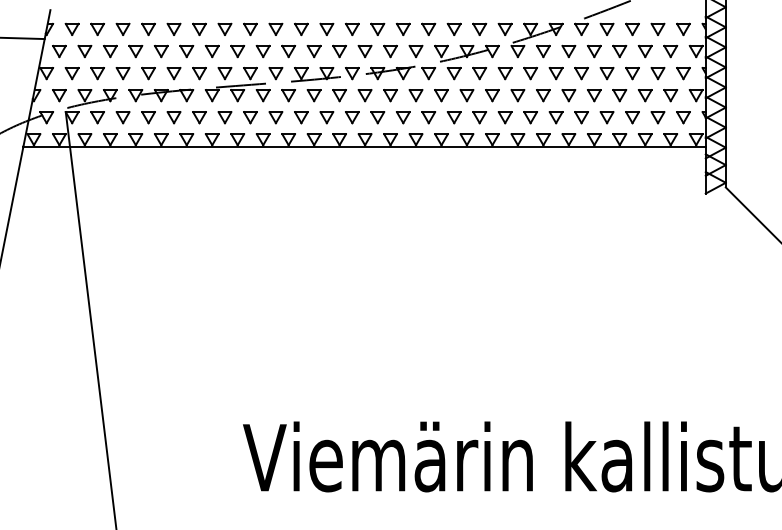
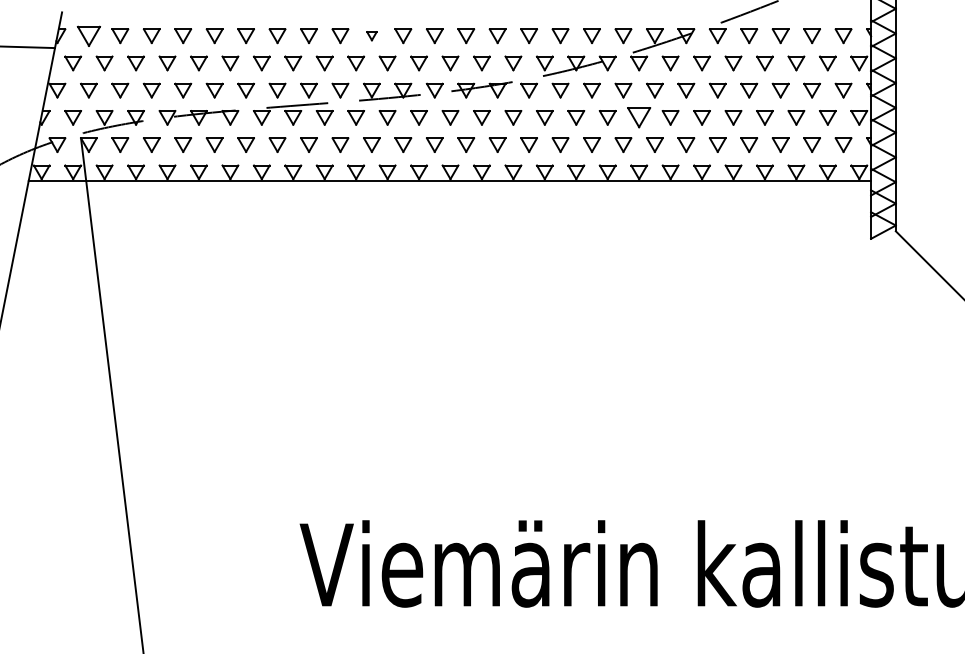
part: (71, 28) -> (88, 35), size x1.4
part: (301, 29) -> (372, 36), size x0.6
part: (517, 95) -> (638, 117), size x1.4

